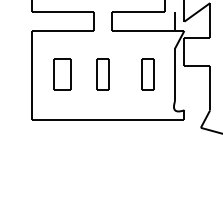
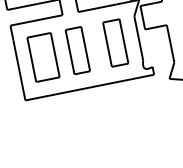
part: (61, 74) -> (42, 57), size x1.67
part: (102, 74) -> (77, 50), size x1.67
part: (147, 74) -> (115, 42), size x1.67

